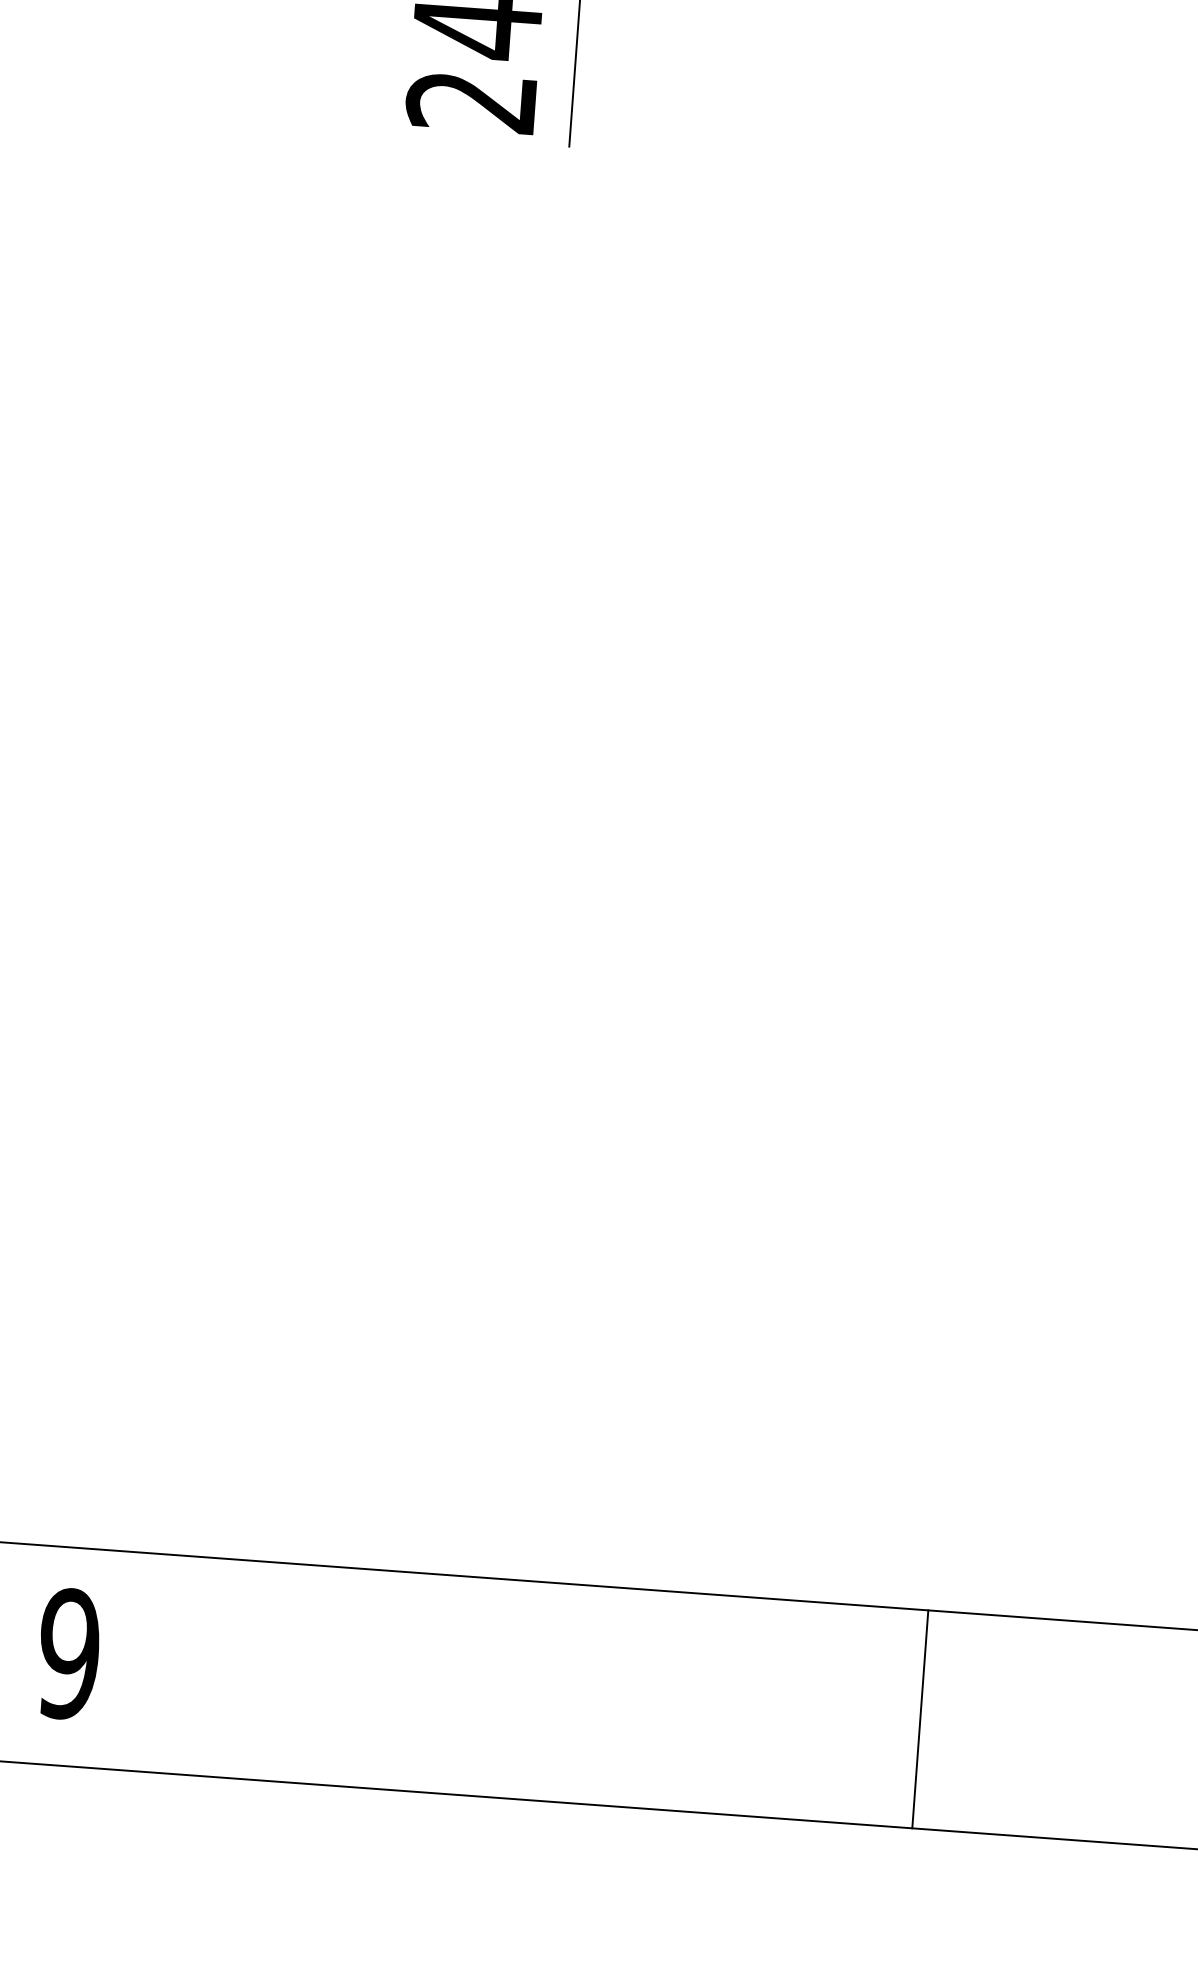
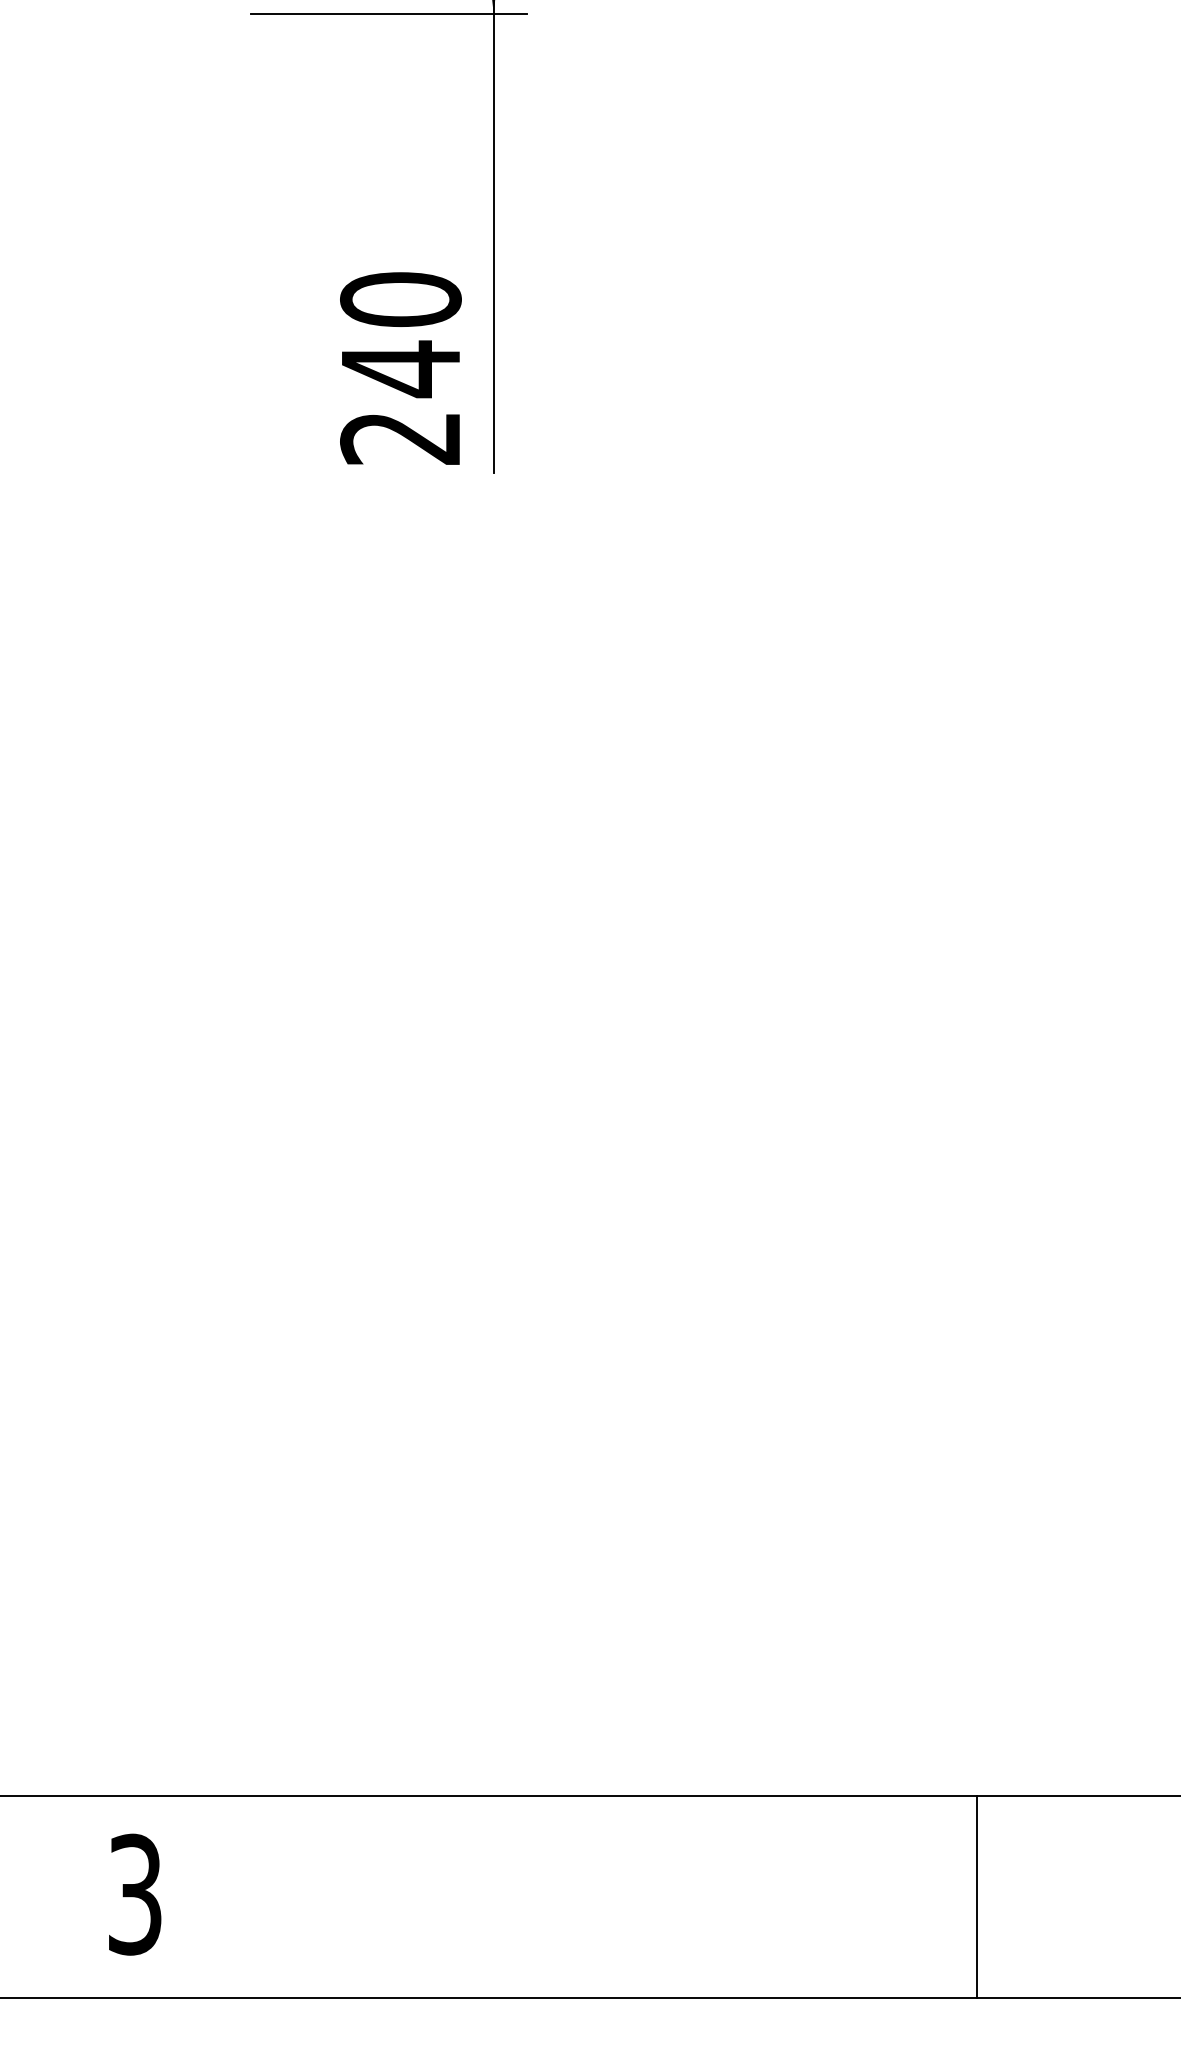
text: (68, 1653) -> (134, 1894), 9 -> 3
line: (920, 1719) -> (977, 1897), moved

